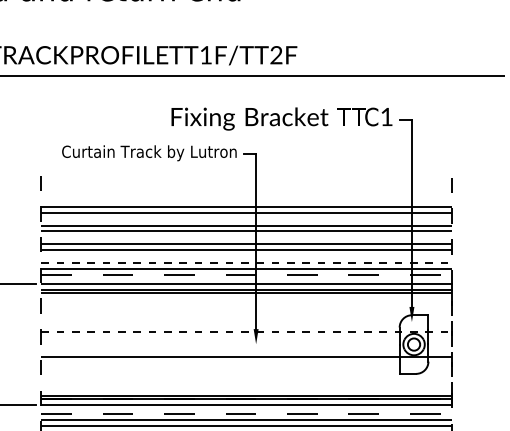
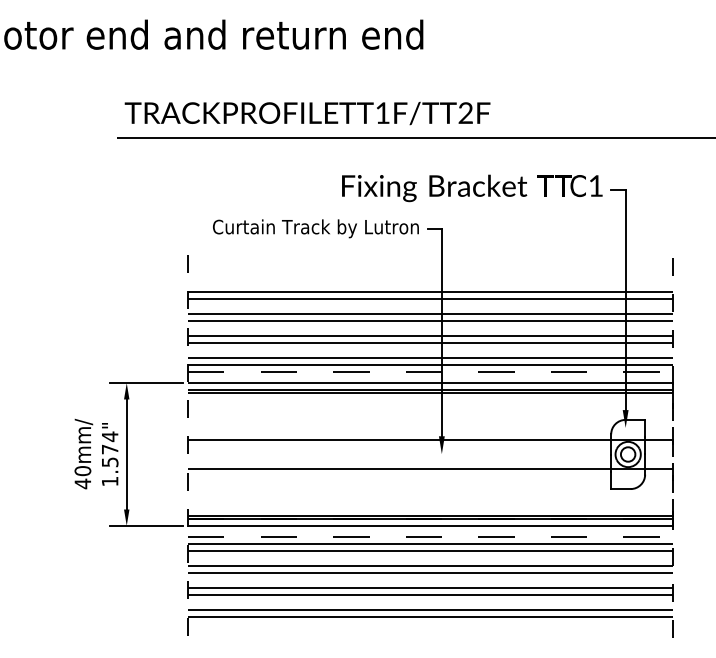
line: (246, 263) -> (430, 358), dashed -> solid
line: (246, 331) -> (430, 439), dashed -> solid

